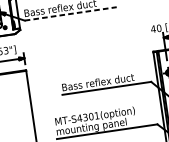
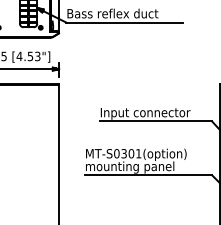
line: (71, 13) -> (125, 22), dashed -> solid
text: (98, 83) -> (146, 113), Bass reflex duct -> Input connector
text: (79, 118) -> (116, 153), MT-S4301(option) -> MT-S0301(option)

